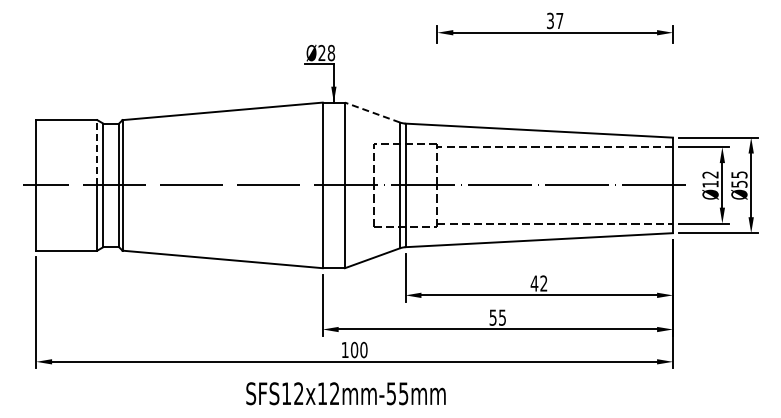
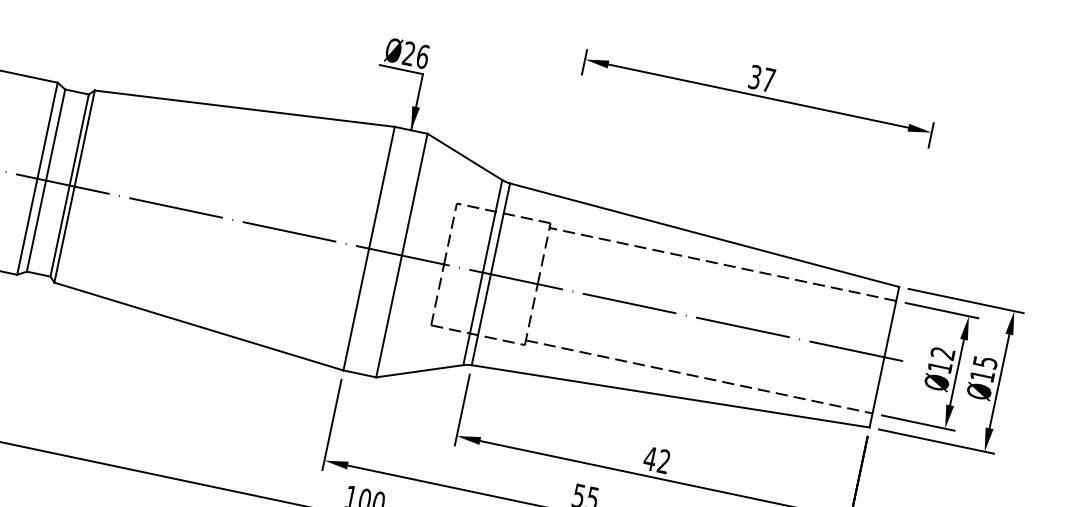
text: (331, 52) -> (423, 55), Ø28 -> Ø26
line: (372, 112) -> (464, 156), dashed -> solid
line: (97, 152) -> (47, 130), dashed -> solid
text: (739, 183) -> (982, 375), Ø55 -> Ø15

